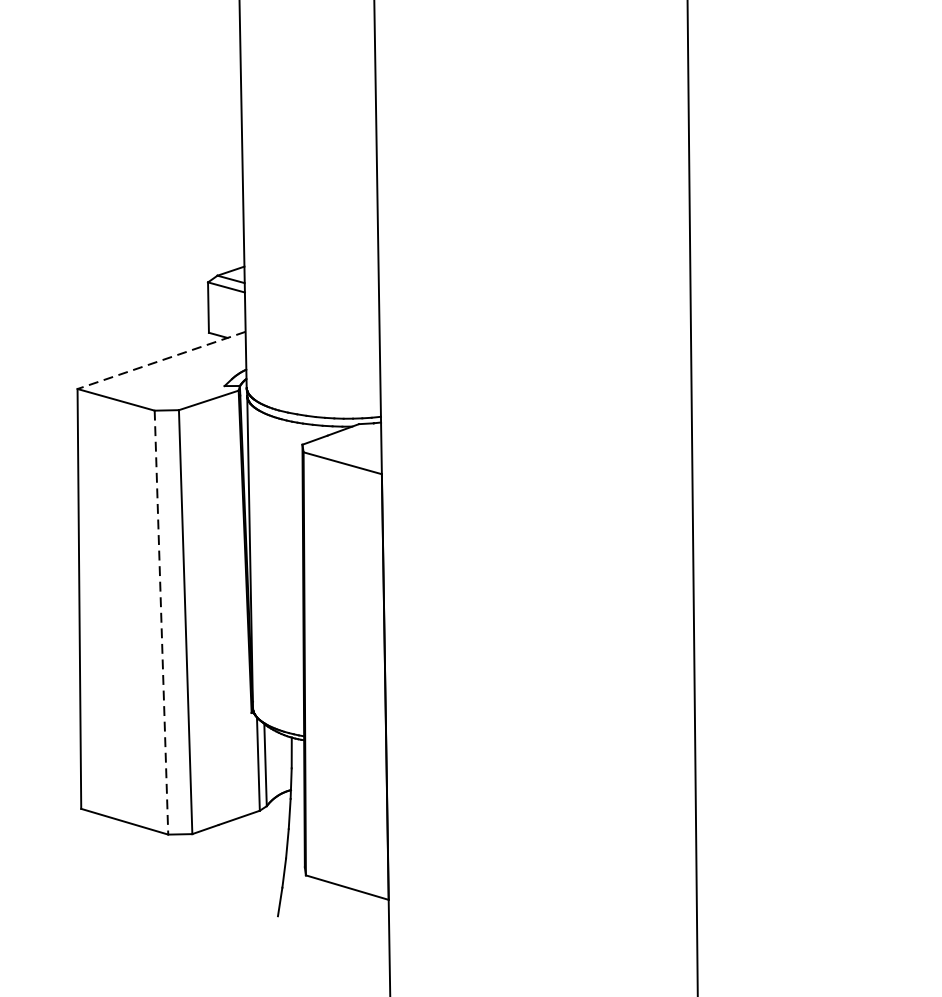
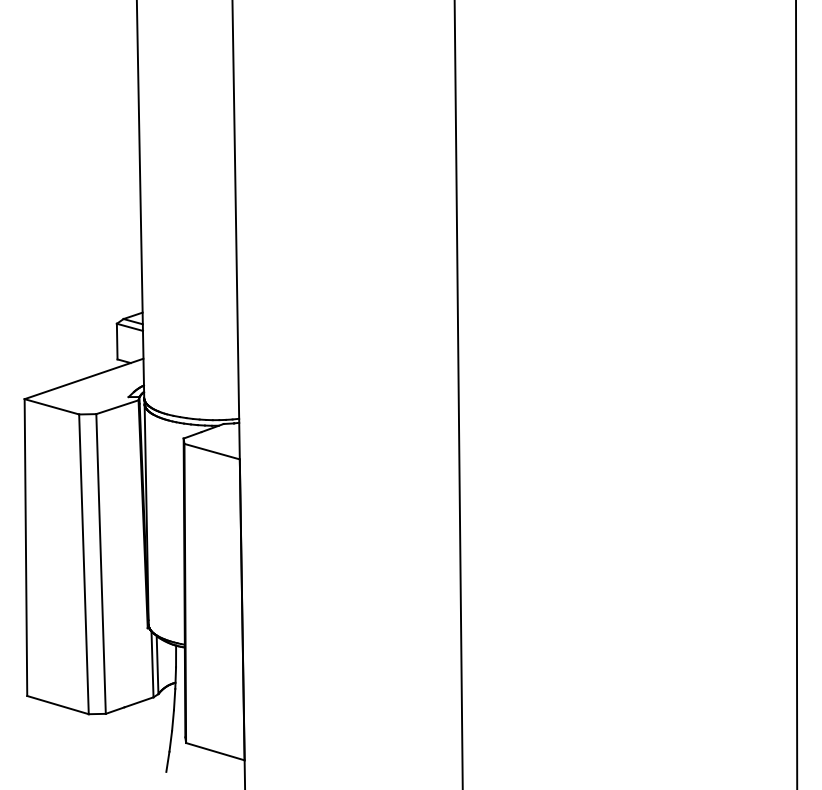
line: (162, 359) -> (84, 378), dashed -> solid
line: (160, 622) -> (83, 564), dashed -> solid

